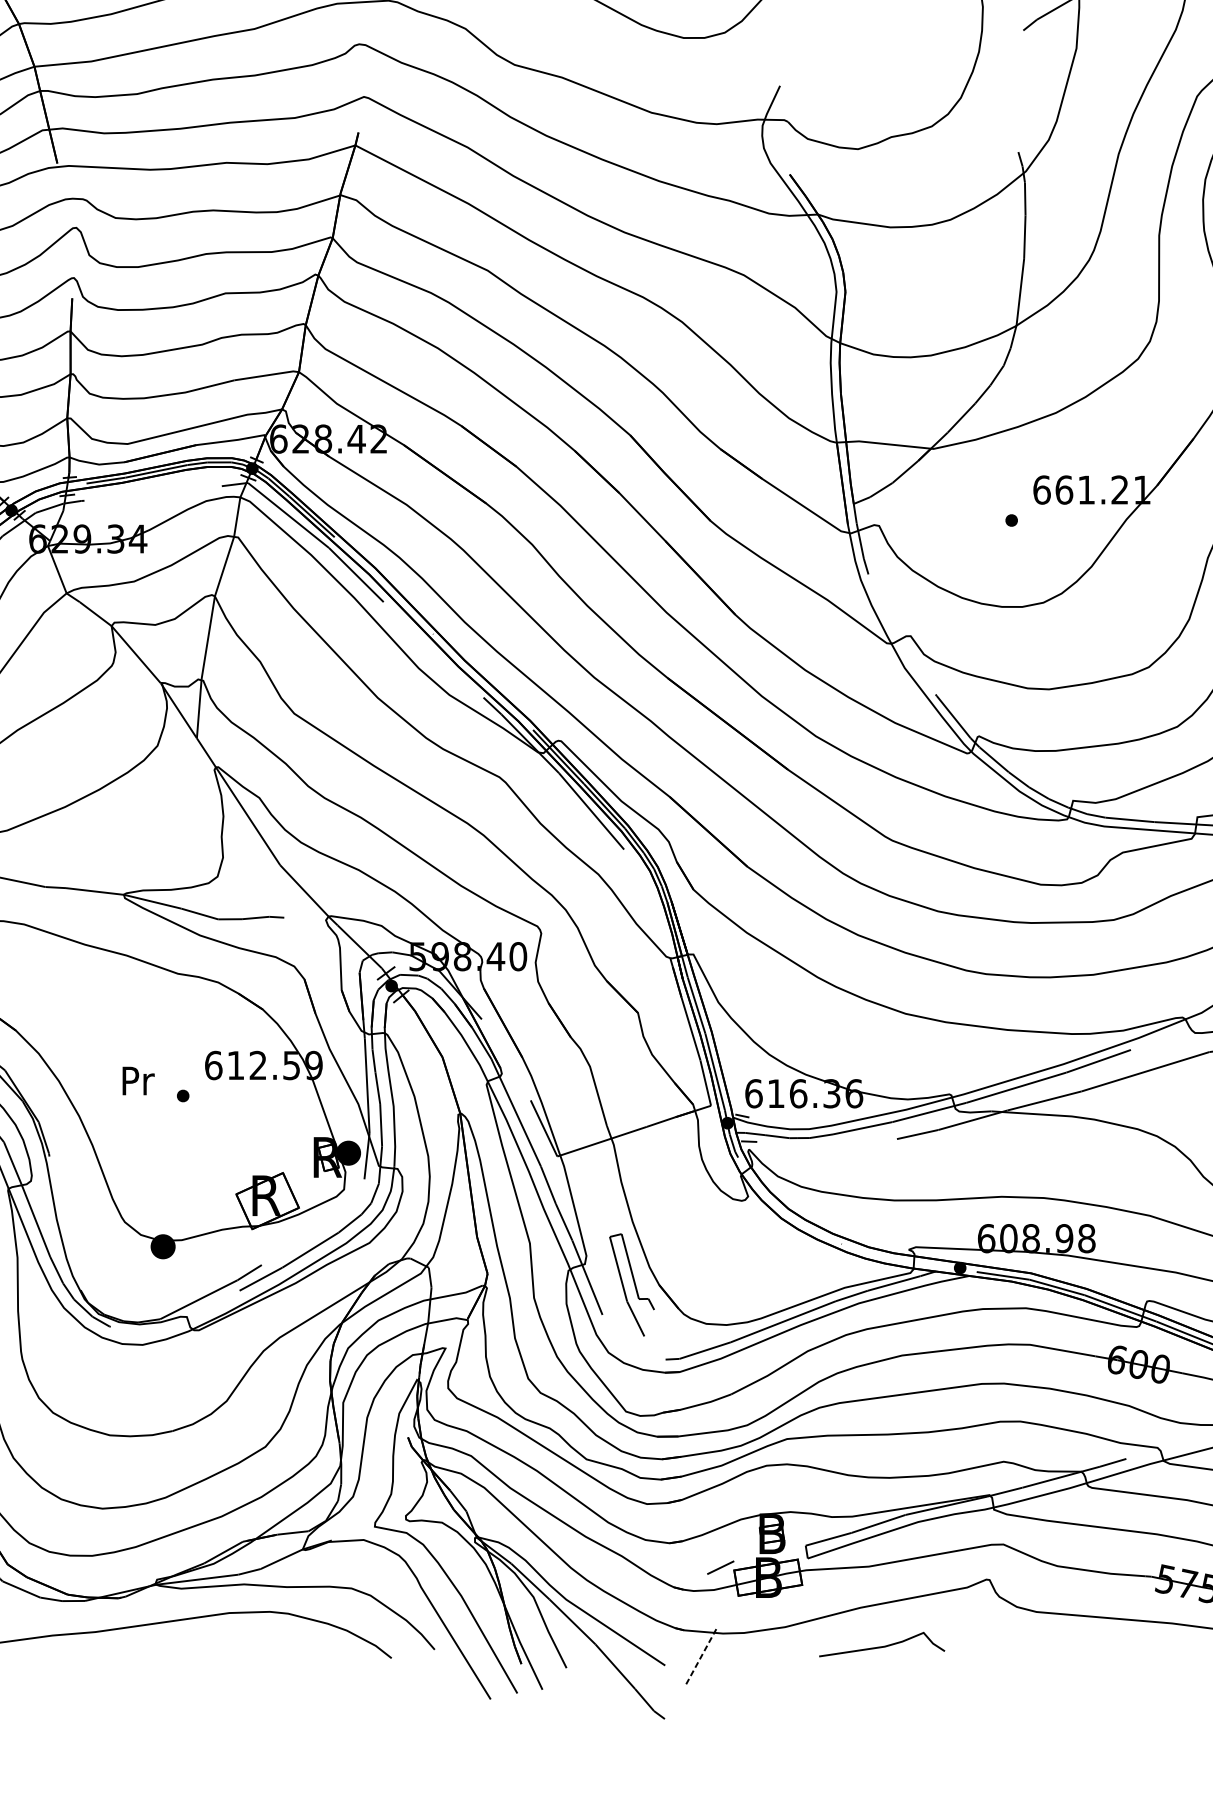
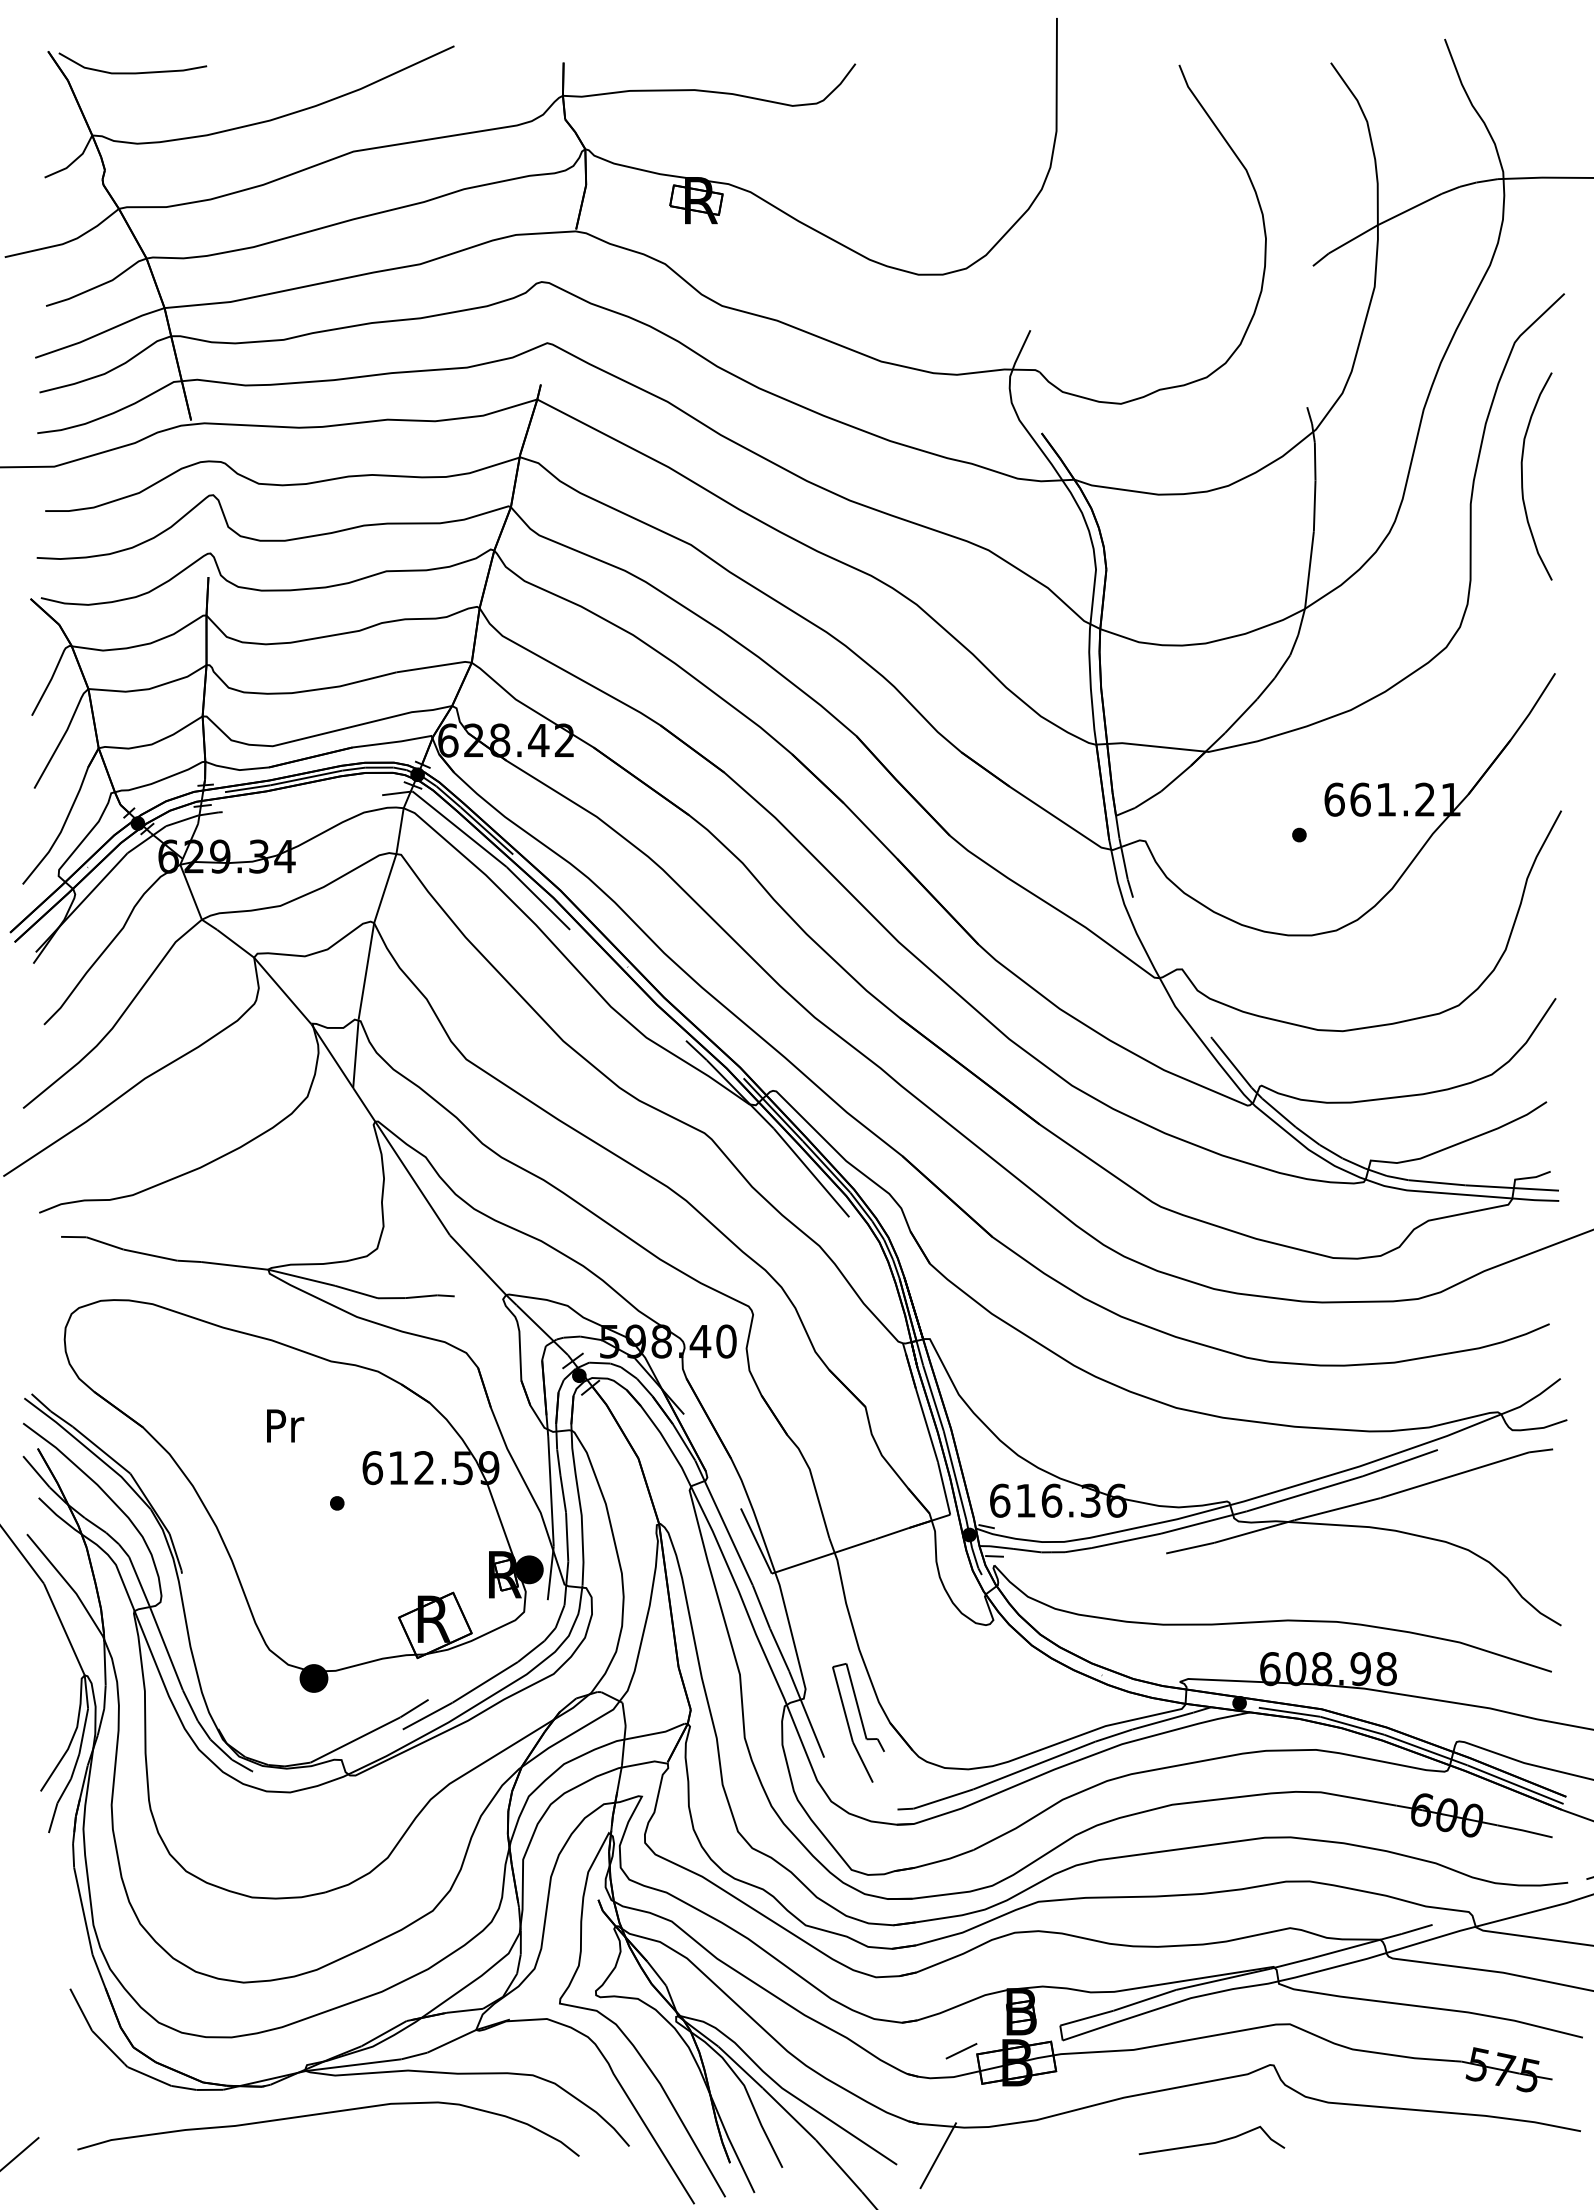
text: (138, 1080) -> (285, 1425), moved
curve: (881, 1646) -> (1211, 2142), moved
line: (700, 1658) -> (938, 2156), dashed -> solid

